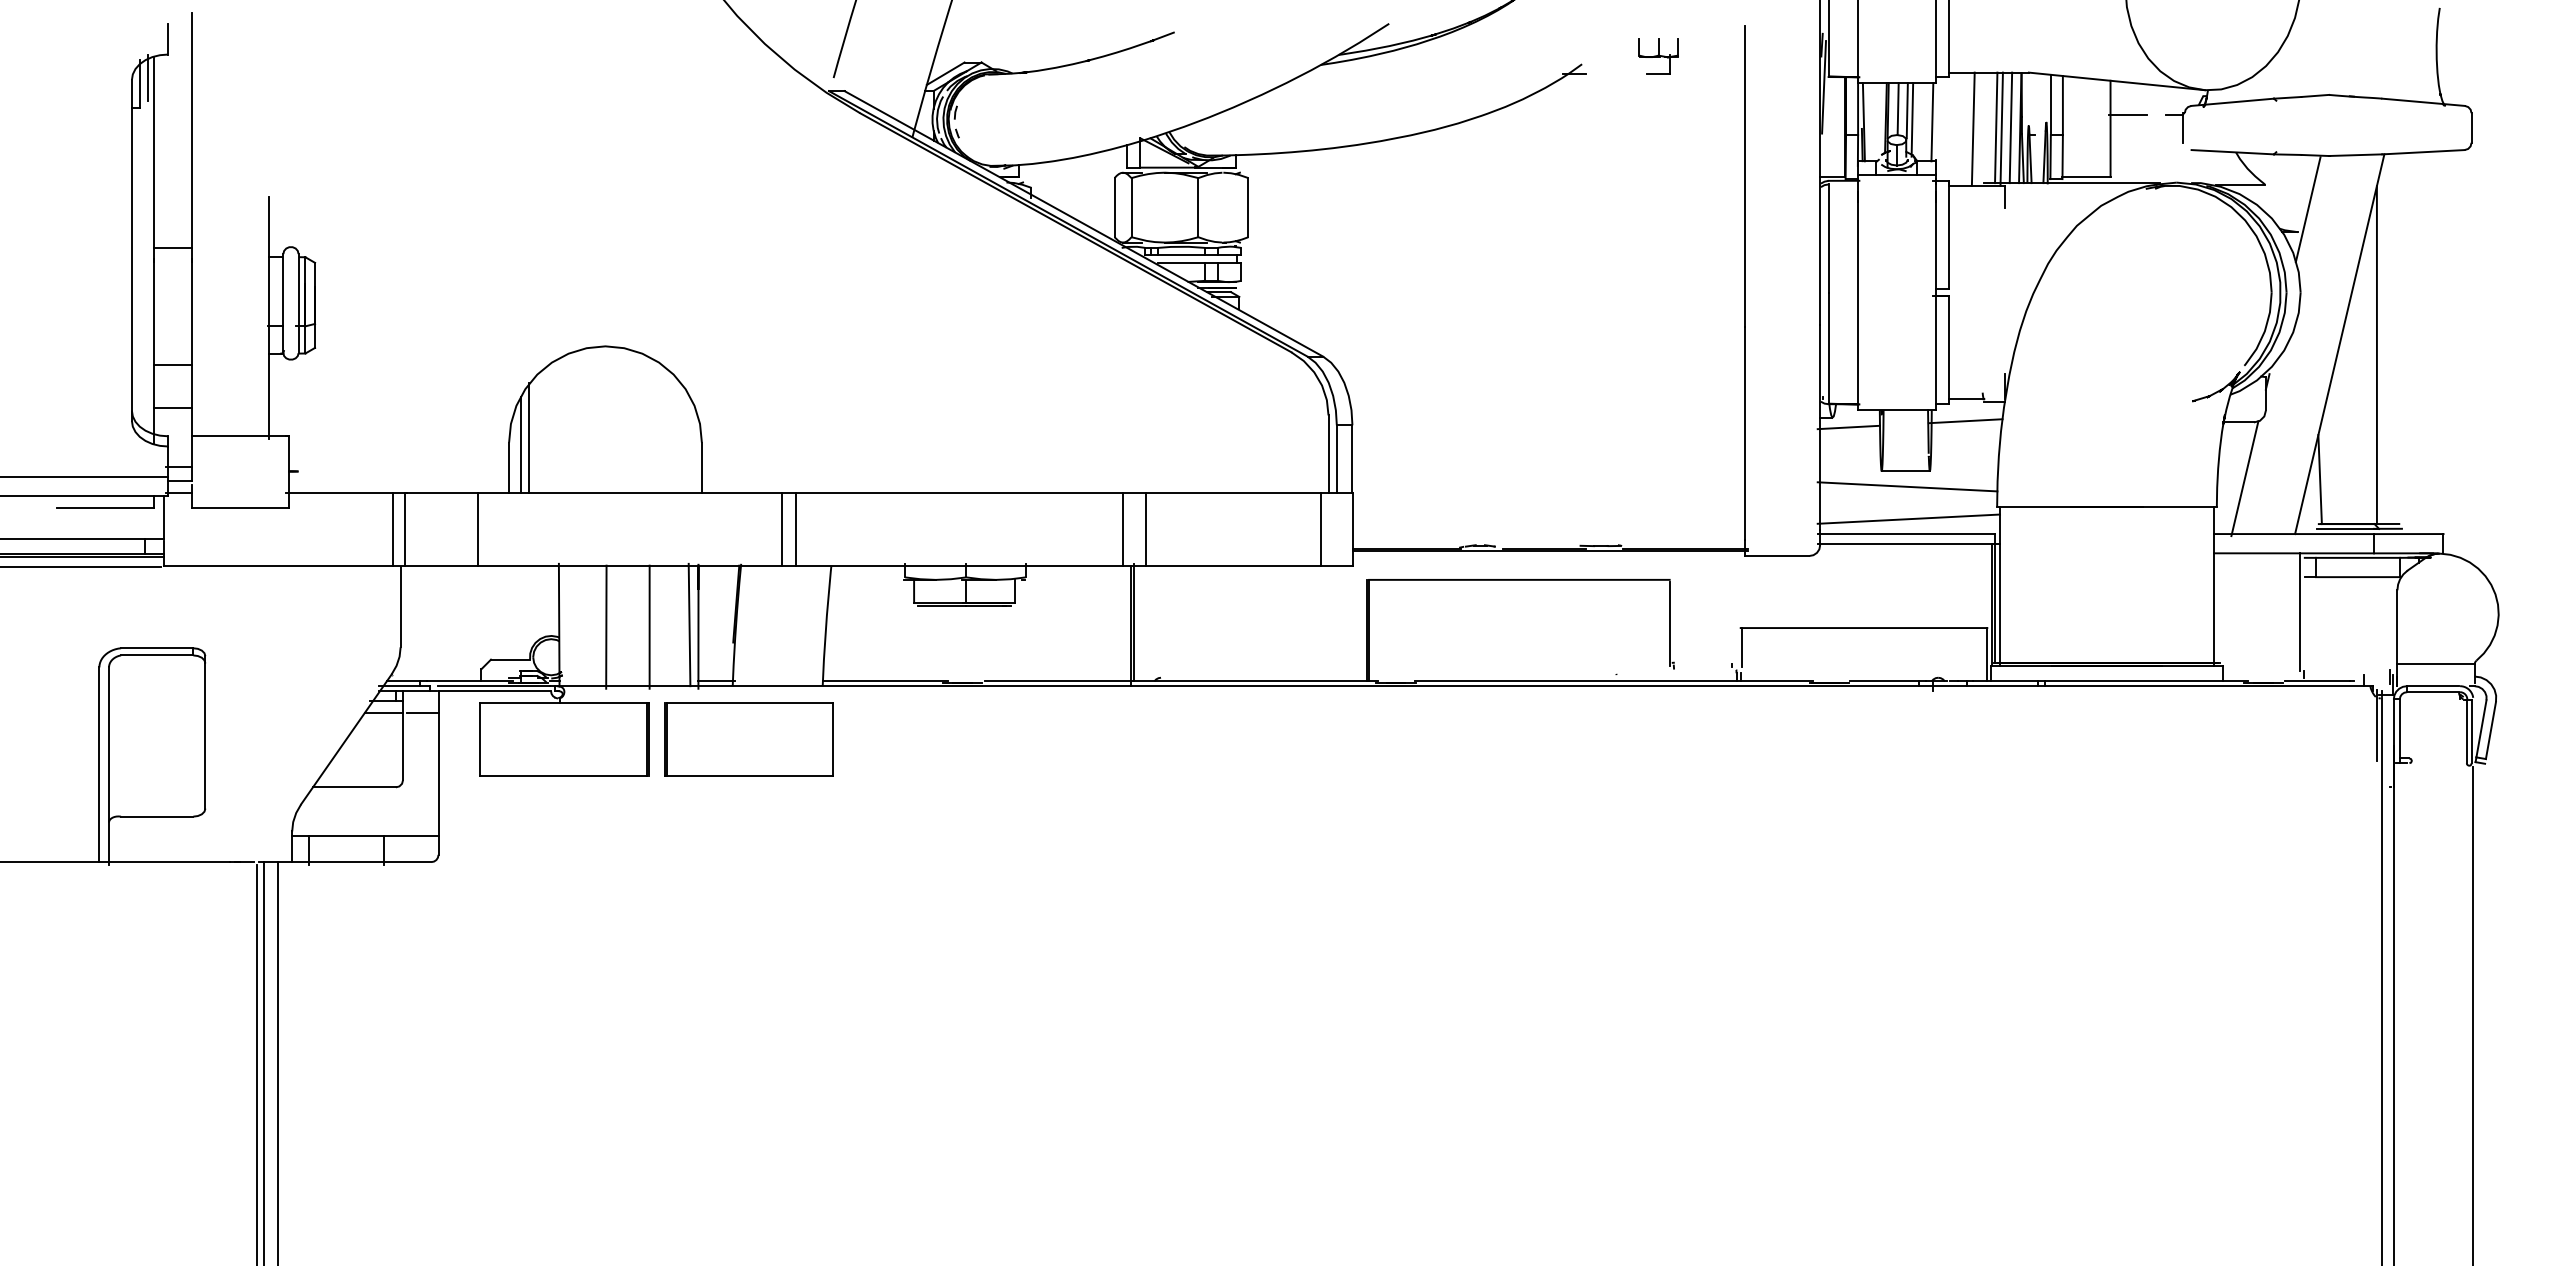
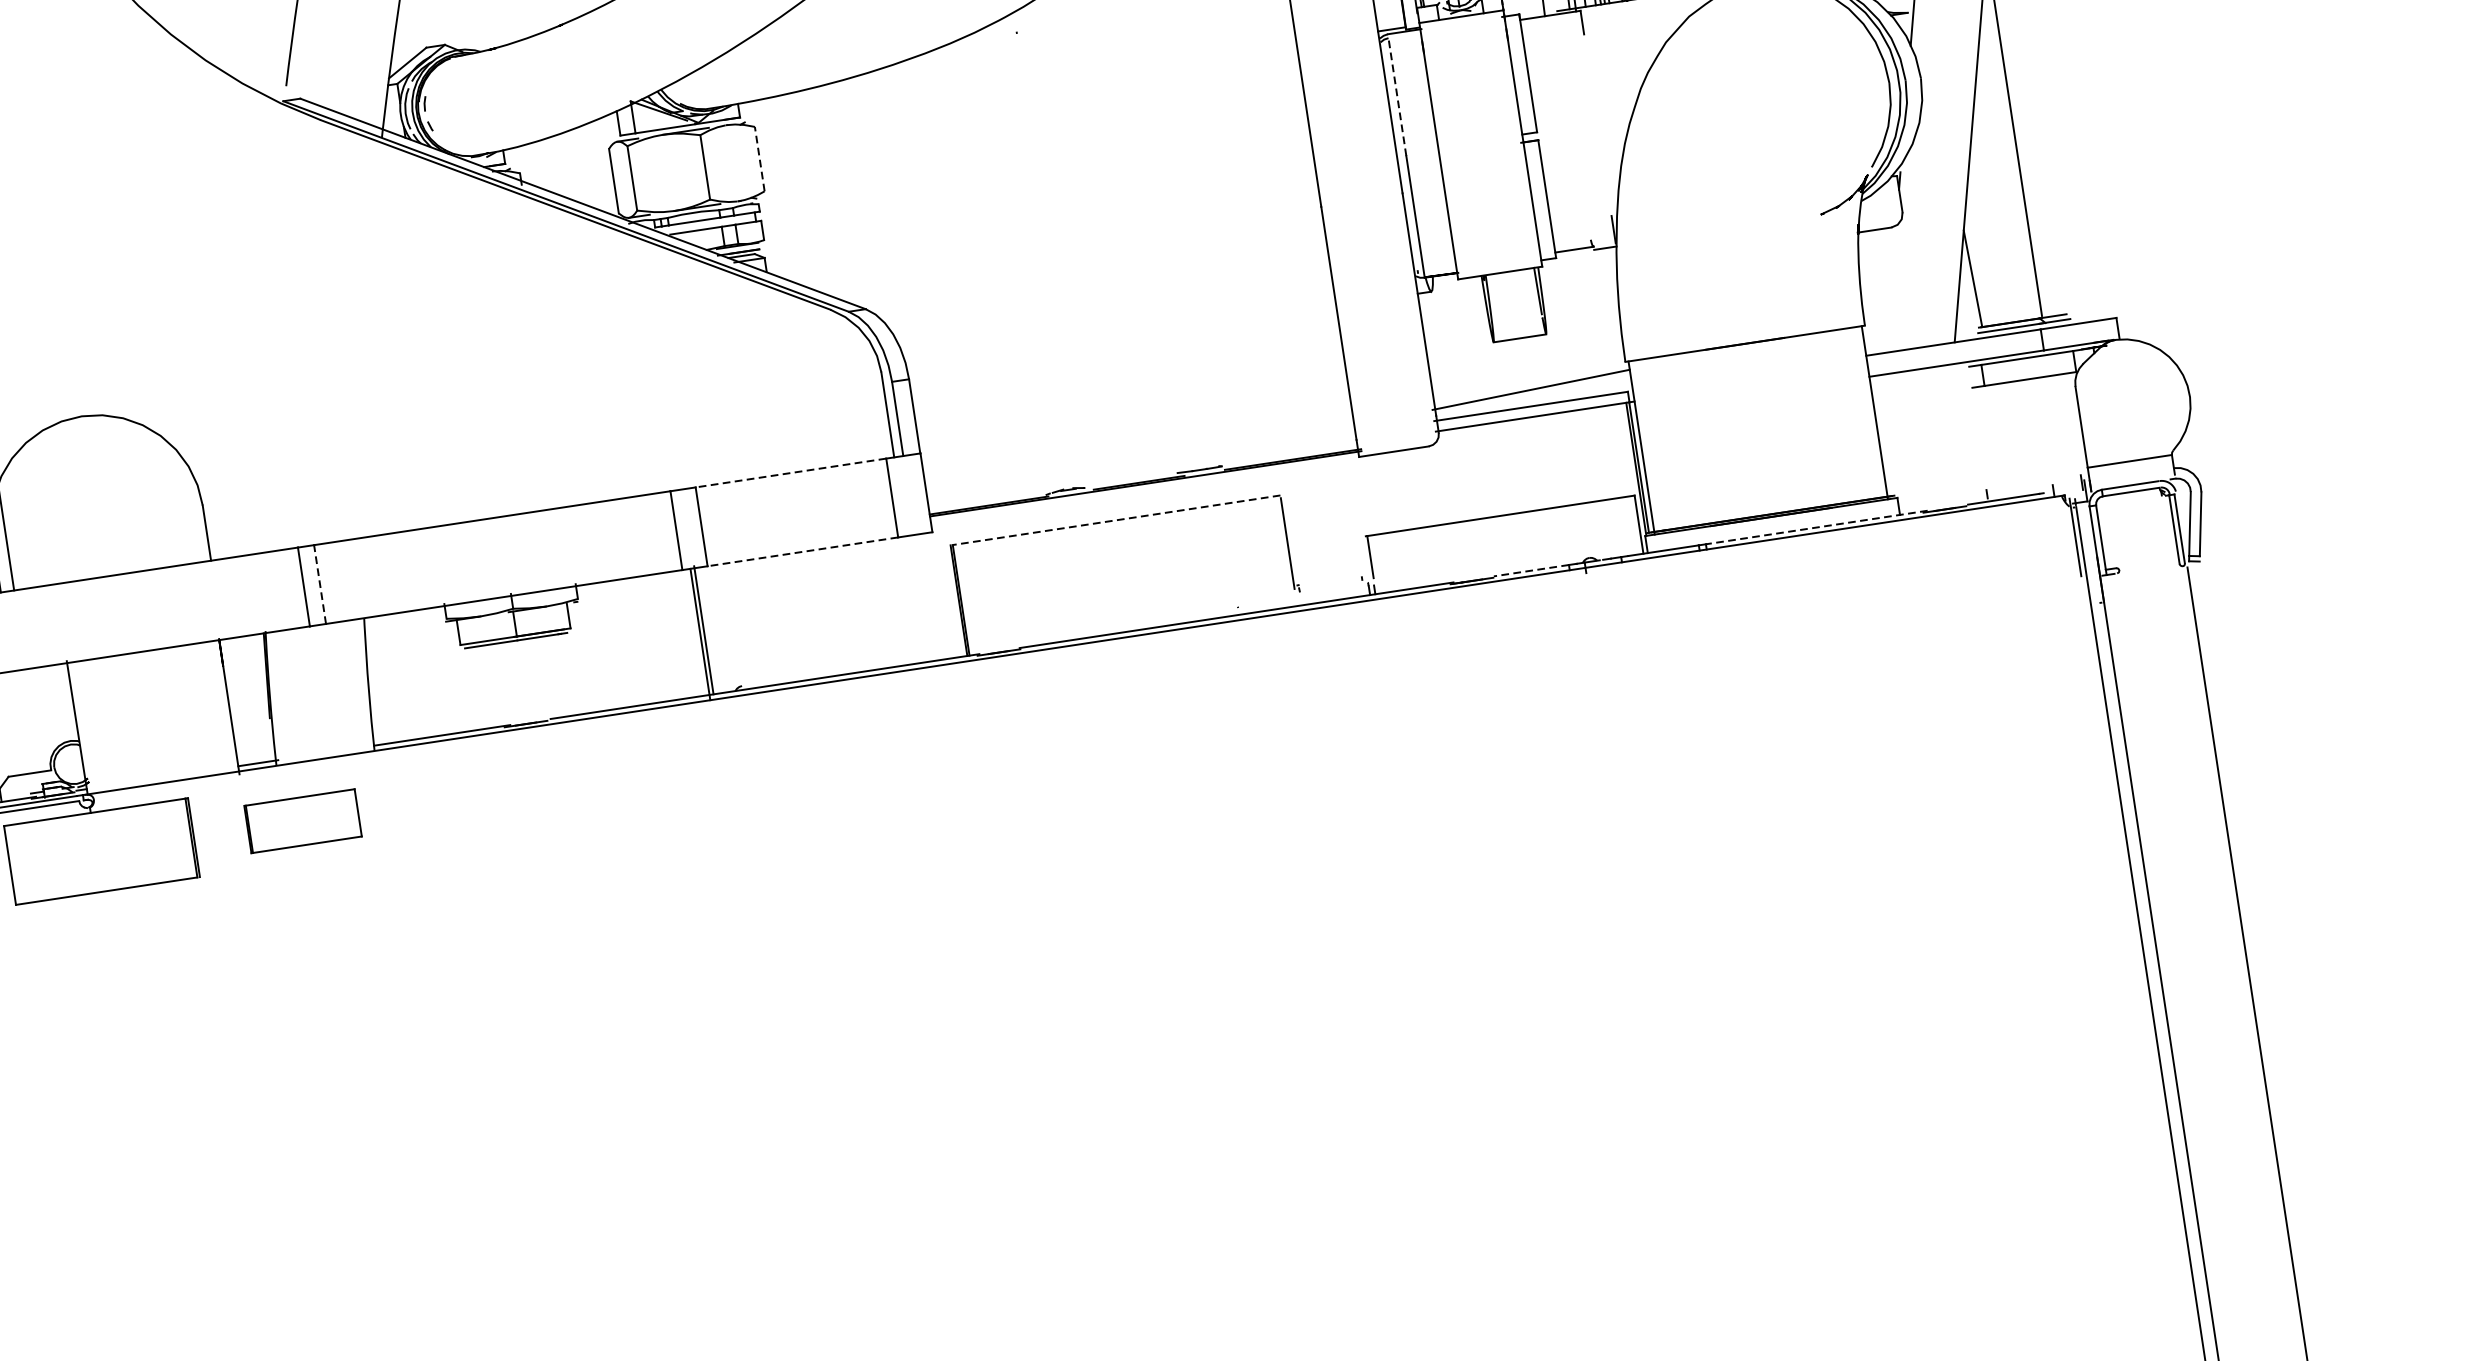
line: (1248, 207) -> (759, 158), solid -> dashed
line: (1828, 238) -> (1397, 97), solid -> dashed
line: (1965, 421) -> (1576, 274), removed
line: (1848, 427) -> (1450, 299), removed
line: (529, 438) -> (14, 529), removed
line: (2244, 478) -> (1890, 290), removed
line: (1907, 486) -> (1524, 354), removed
line: (1233, 493) -> (790, 473), solid -> dashed
line: (796, 529) -> (320, 584), solid -> dashed
line: (1233, 565) -> (802, 551), solid -> dashed
line: (1518, 579) -> (1115, 519), solid -> dashed
line: (2299, 611) -> (1972, 426), removed
line: (689, 624) -> (219, 705), removed
line: (606, 626) -> (129, 721), removed
line: (649, 626) -> (175, 714), removed
line: (1884, 681) -> (1531, 570), solid -> dashed
line: (2146, 681) -> (1817, 527), solid -> dashed
part: (748, 739) -> (302, 821), size x0.6

